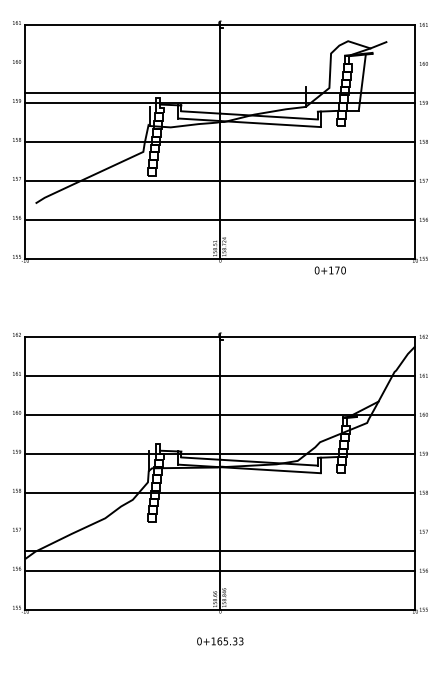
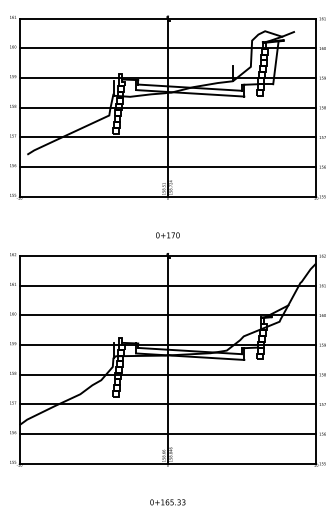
line: (220, 92) -> (168, 48), moved
text: (329, 270) -> (167, 235), moved
line: (220, 550) -> (168, 404), moved
text: (220, 641) -> (168, 502), moved

